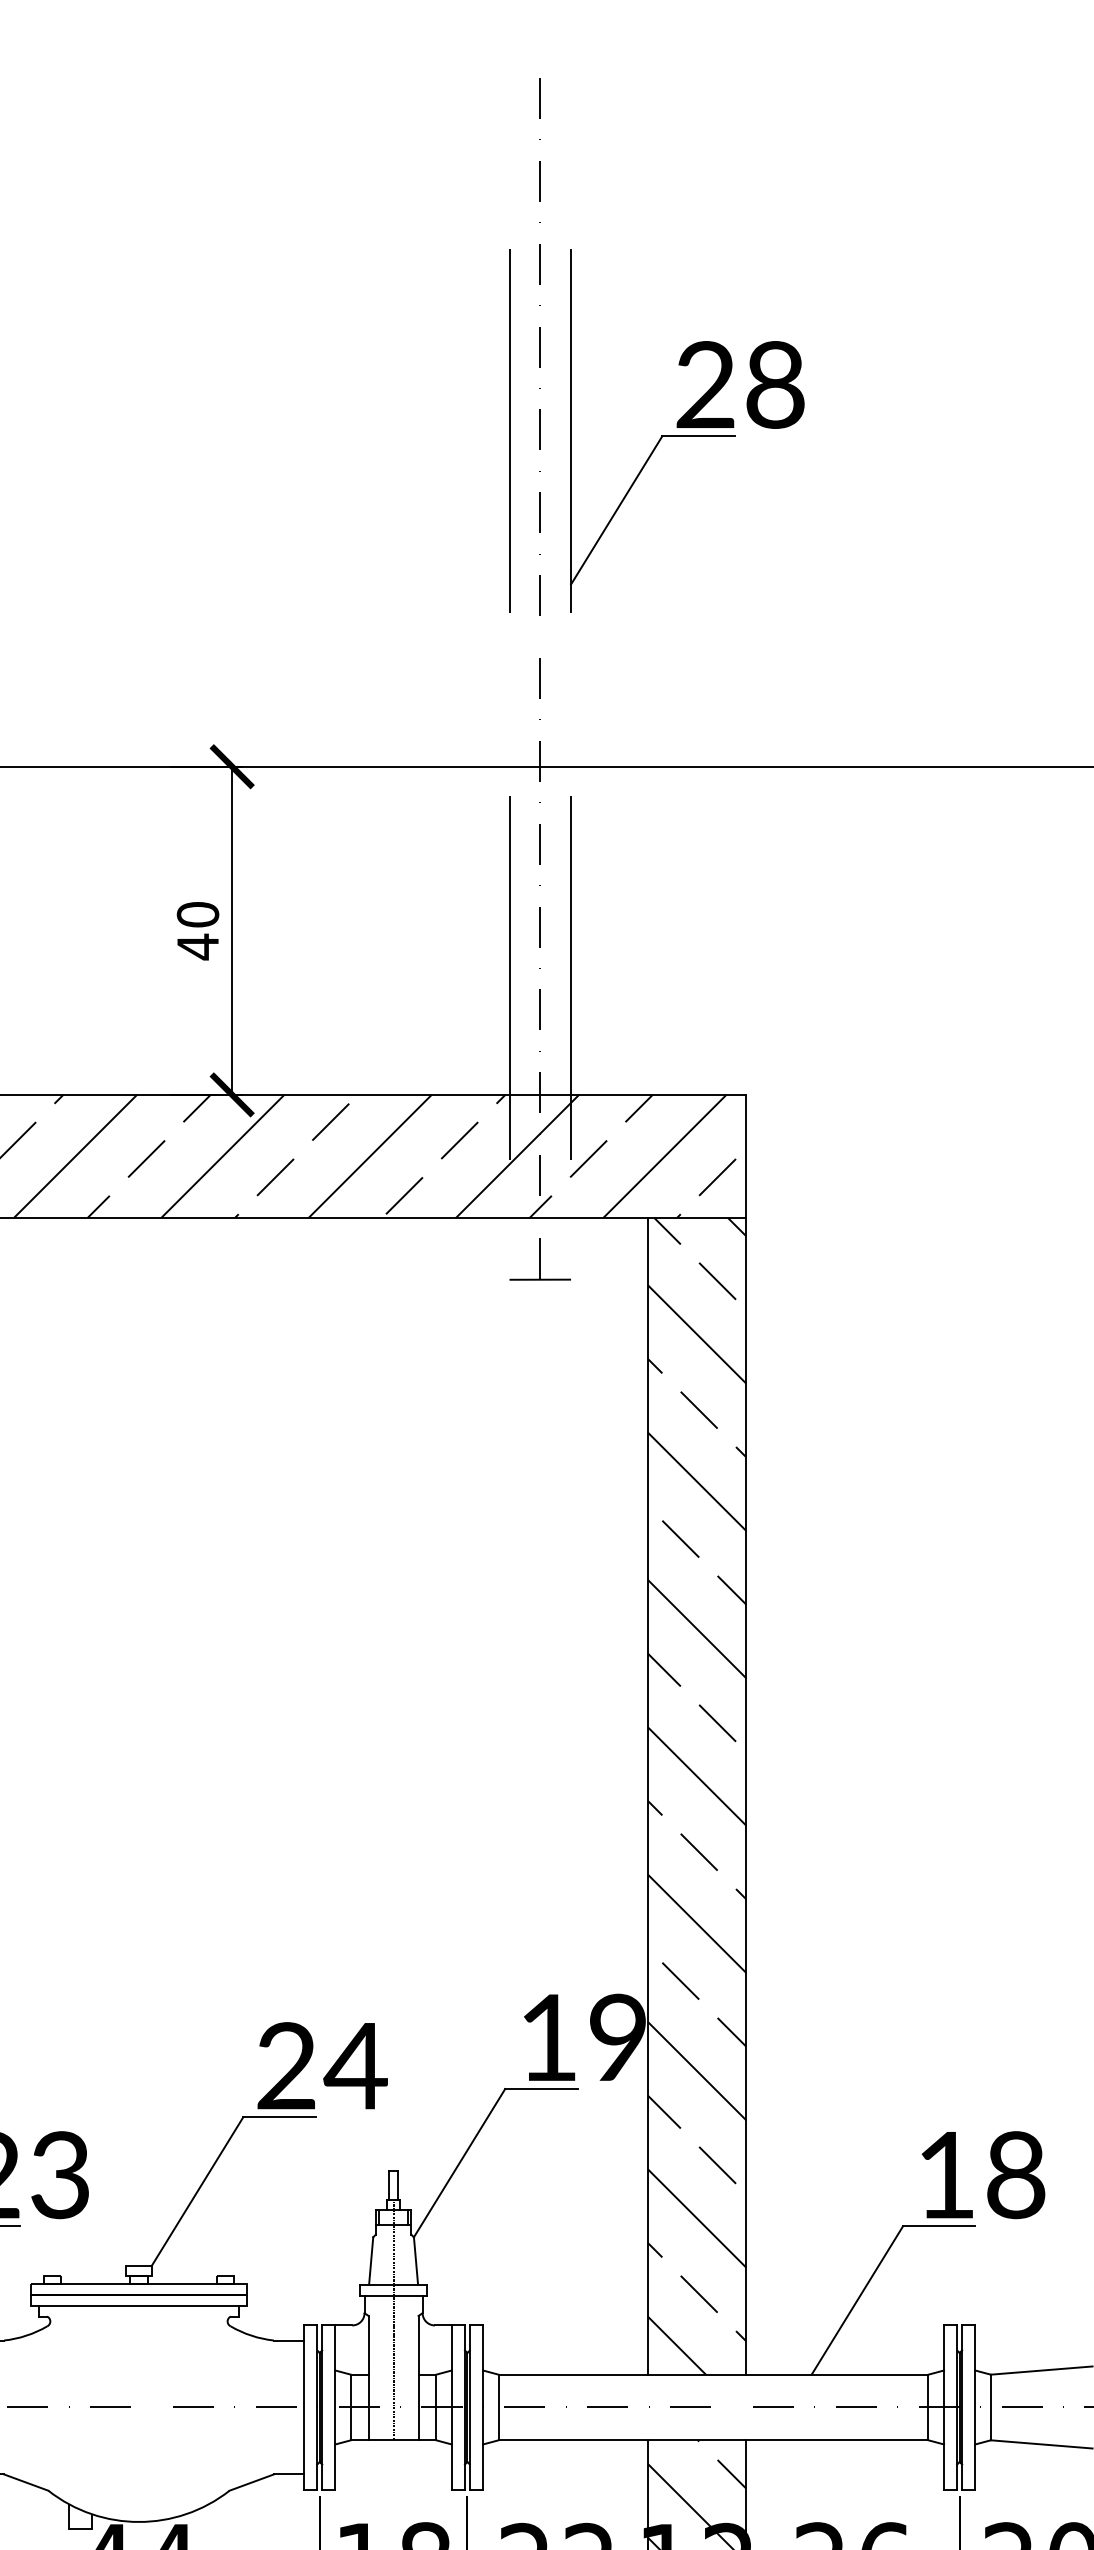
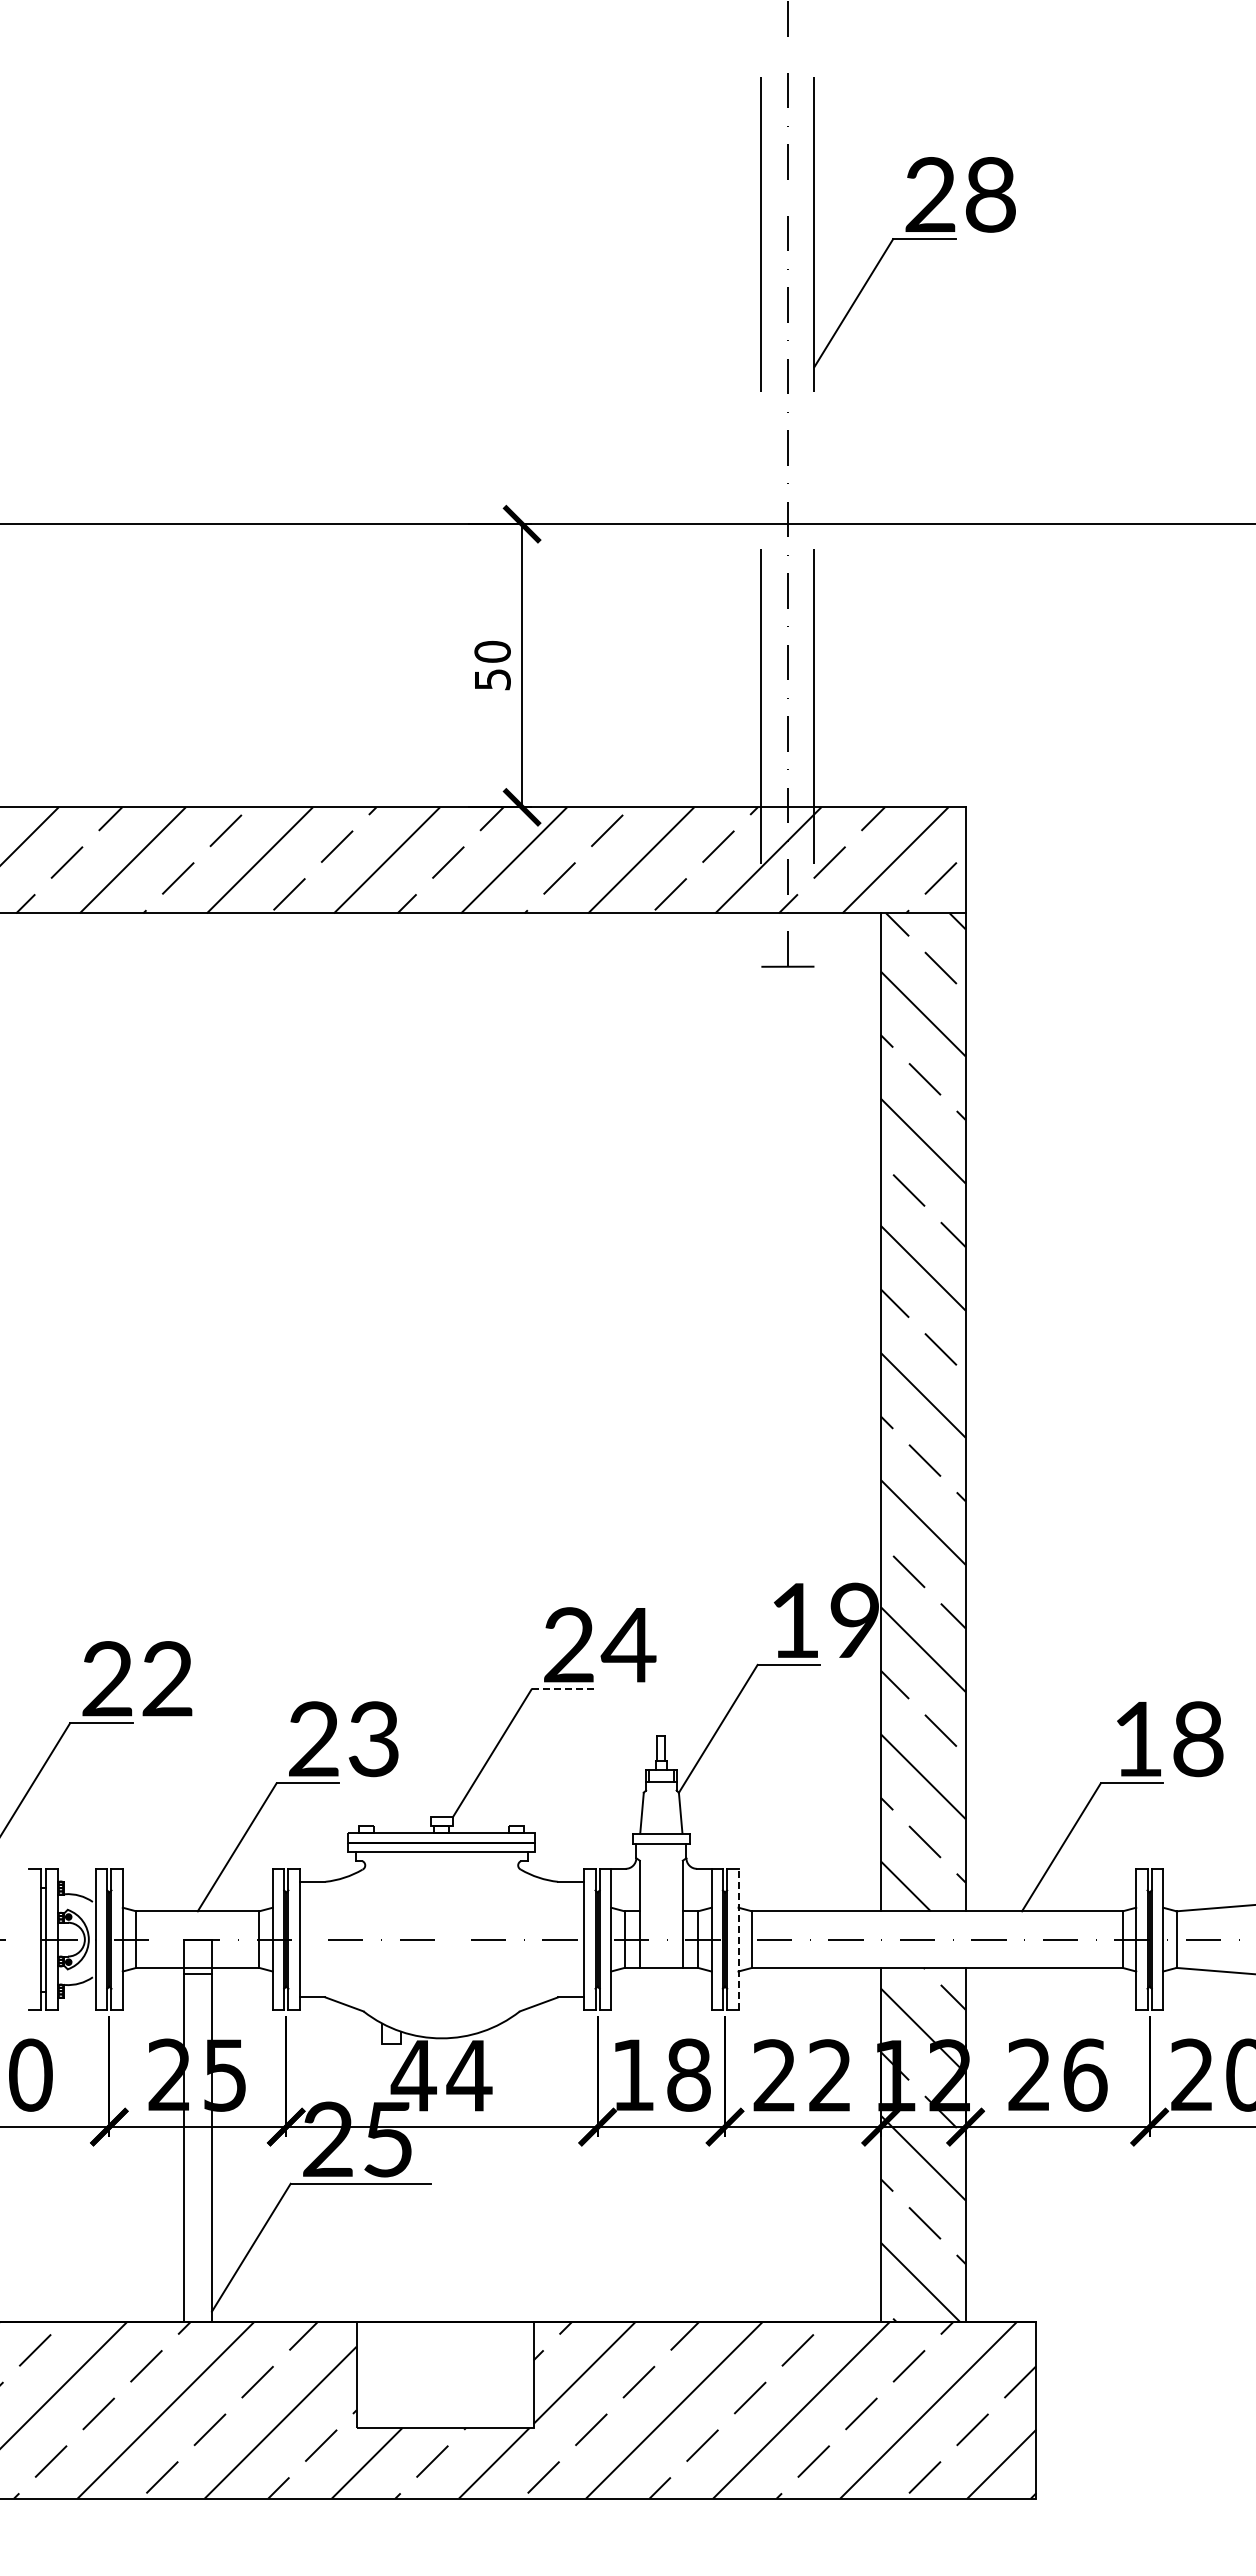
text: (197, 946) -> (492, 679), 40 -> 50
line: (280, 2117) -> (563, 1689), solid -> dashed
line: (393, 2319) -> (661, 1863), removed
line: (483, 2407) -> (738, 1939), solid -> dashed

